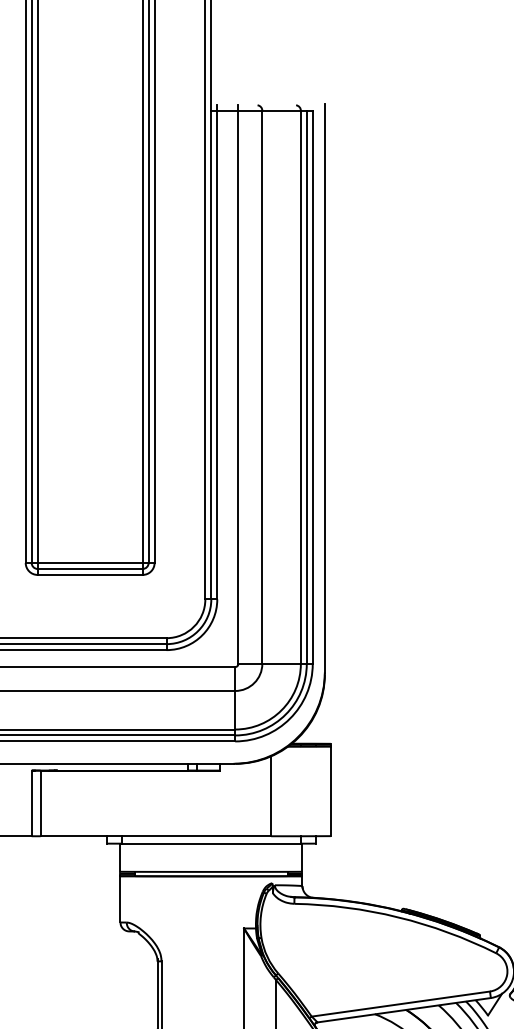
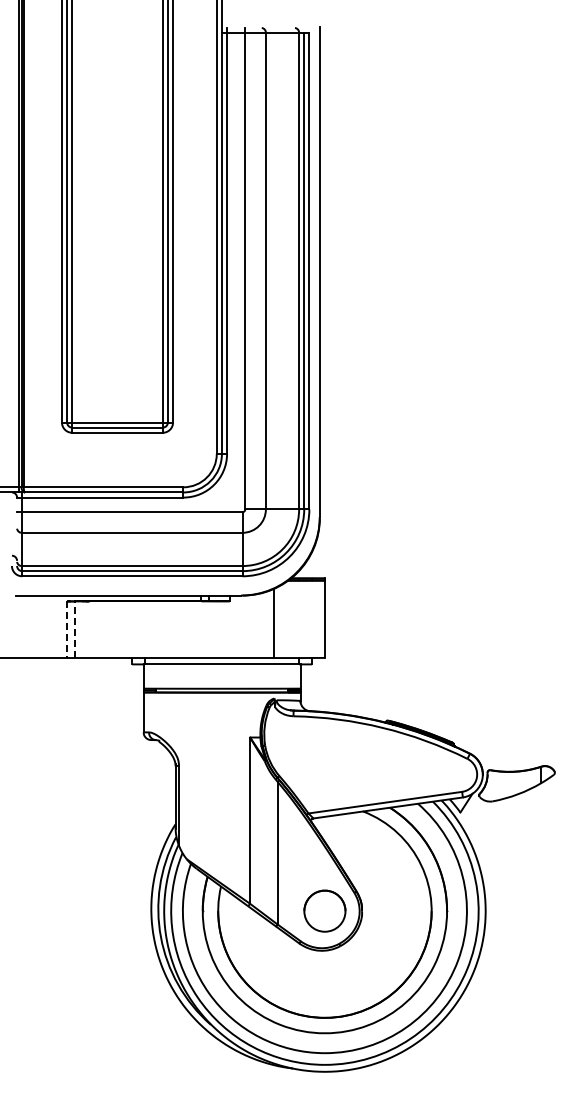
line: (40, 803) -> (74, 629), solid -> dashed
line: (32, 804) -> (67, 630), solid -> dashed

